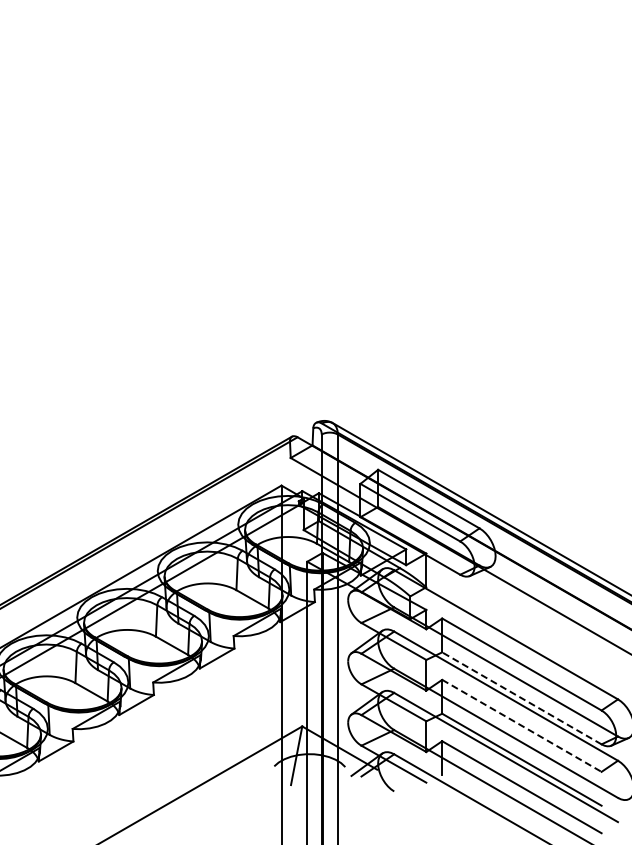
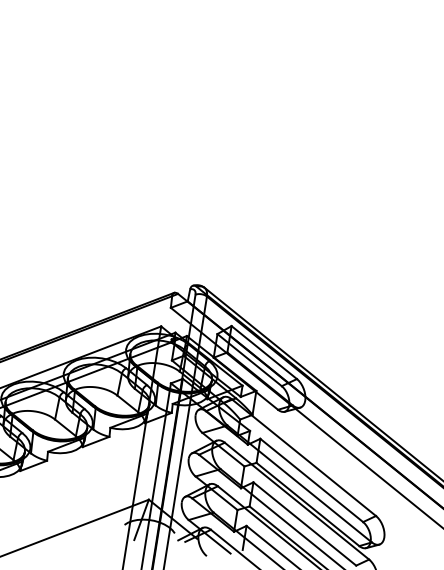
line: (521, 698) -> (307, 504), dashed -> solid
line: (522, 726) -> (305, 524), dashed -> solid

